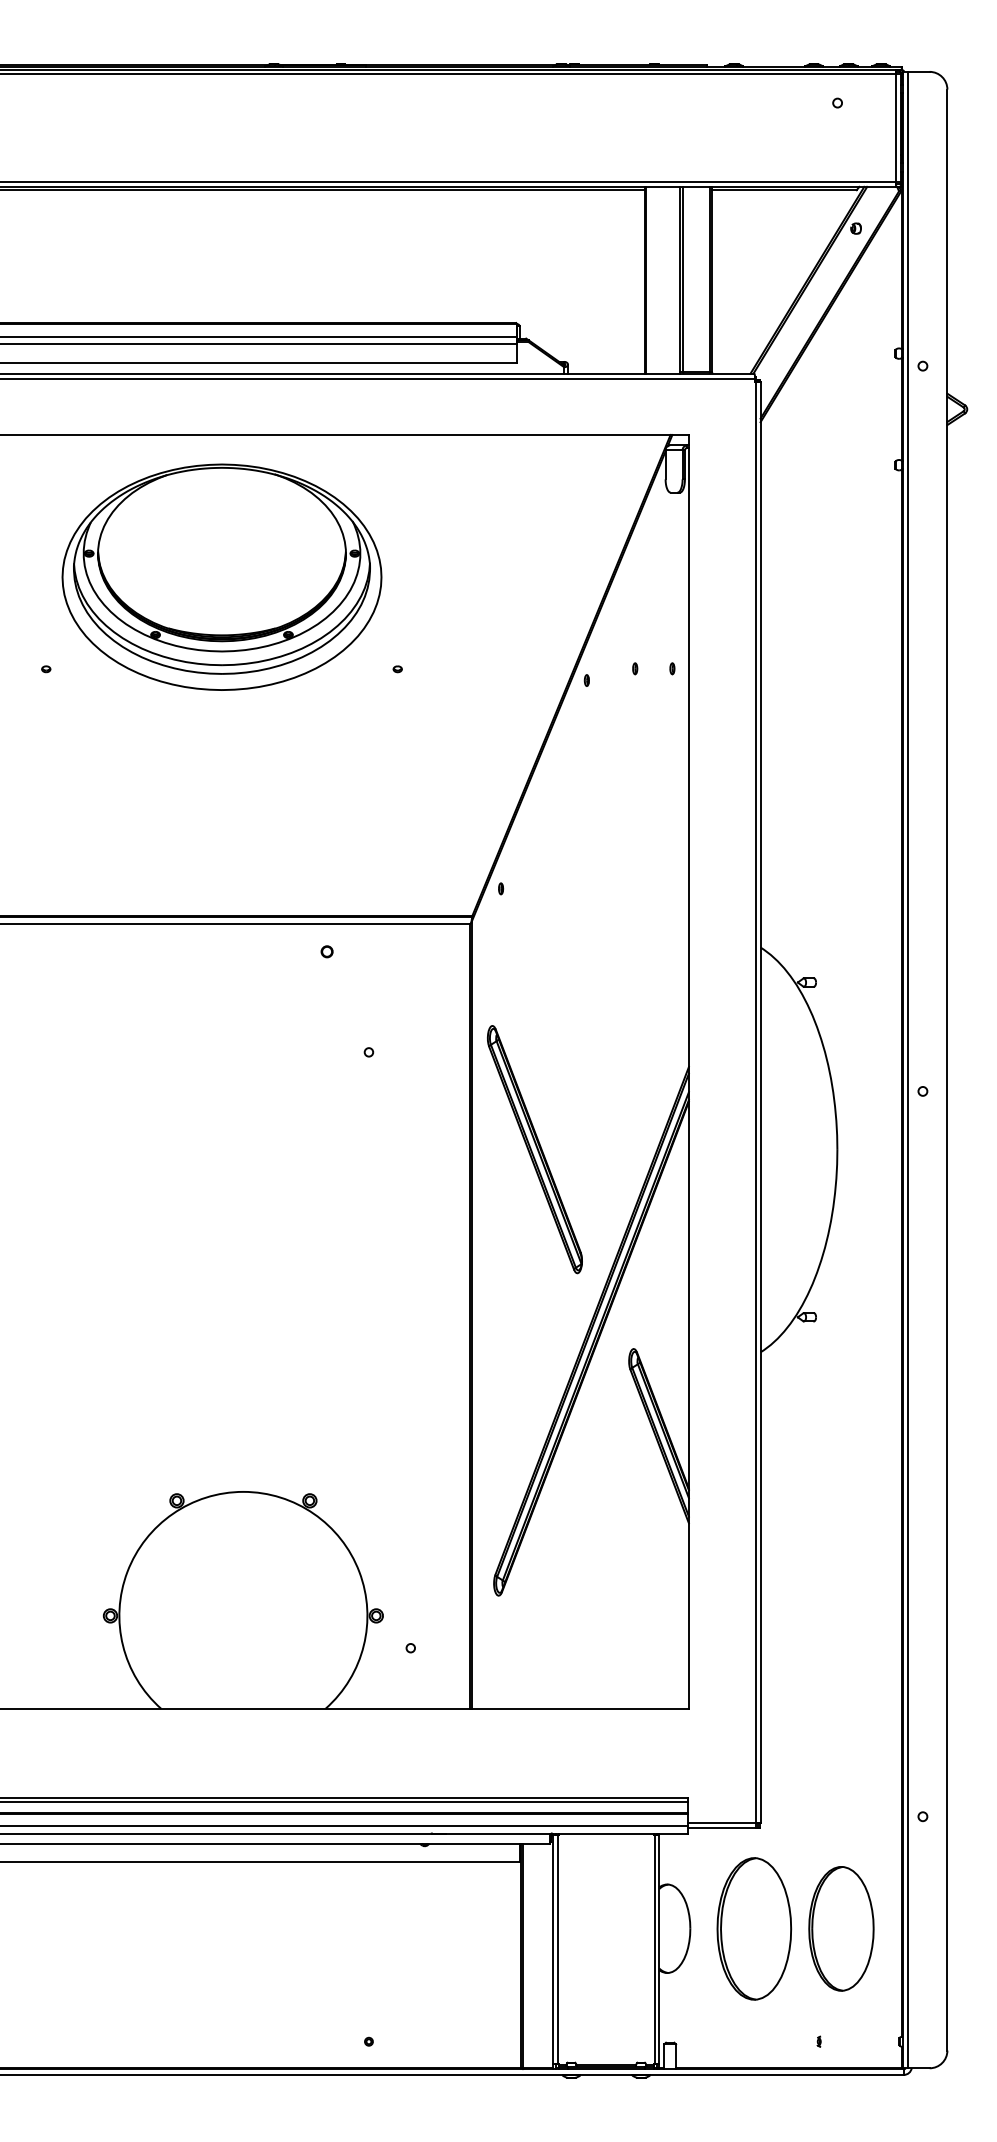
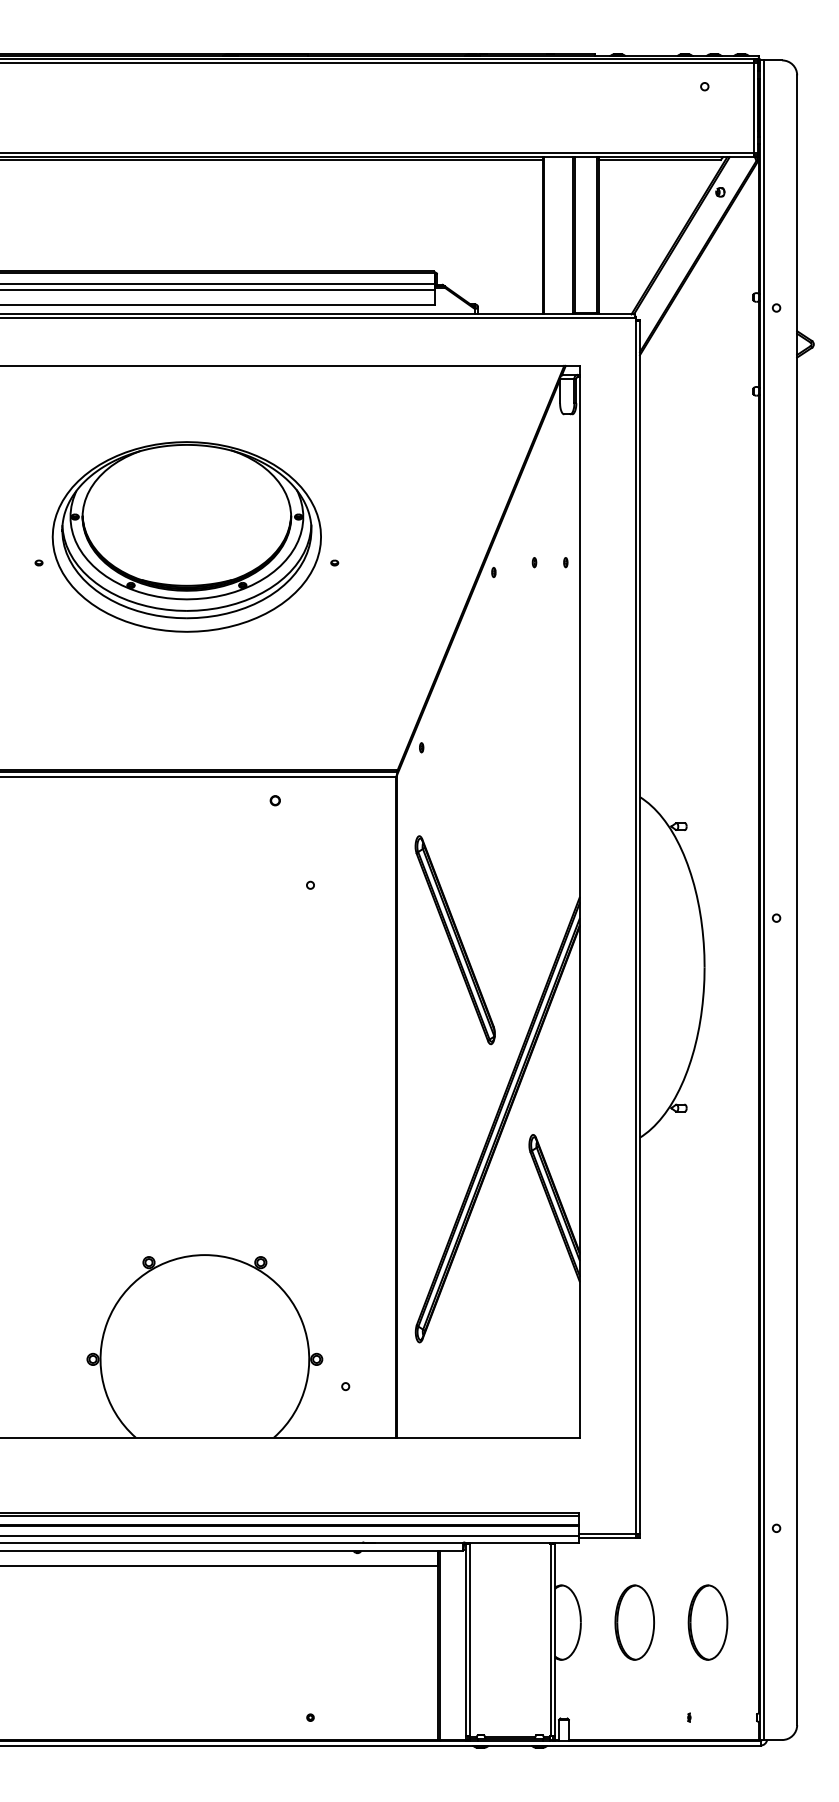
part: (221, 576) -> (186, 536), moved
part: (534, 1149) -> (454, 940), moved
part: (754, 1928) -> (634, 1622), size x0.62
part: (841, 1928) -> (708, 1622), size x0.71

